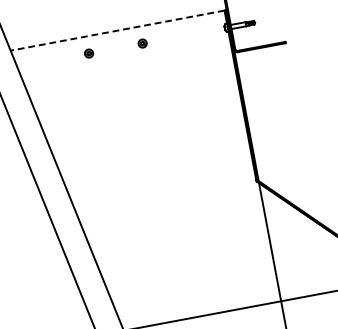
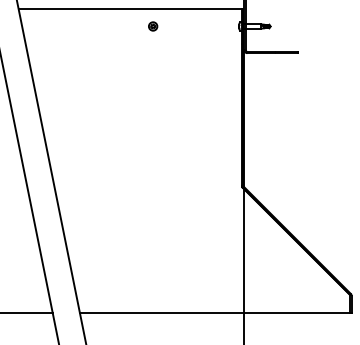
line: (117, 30) -> (130, 8), dashed -> solid
part: (89, 53) -> (97, 26), removed

